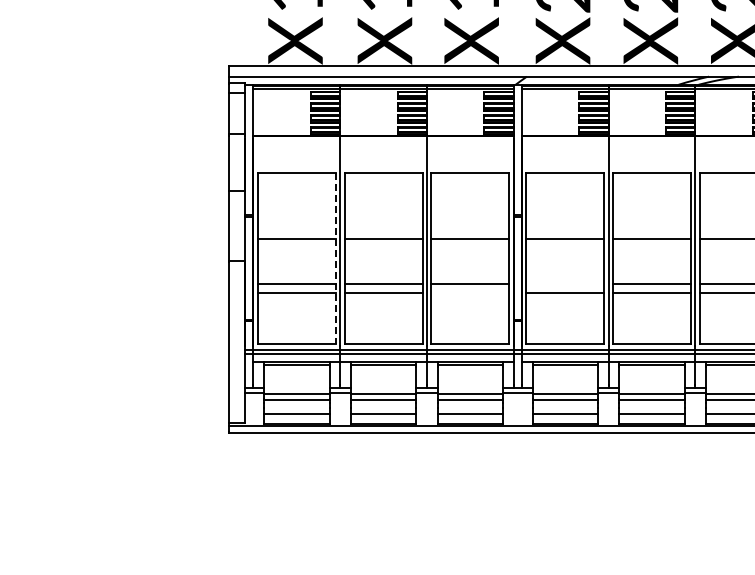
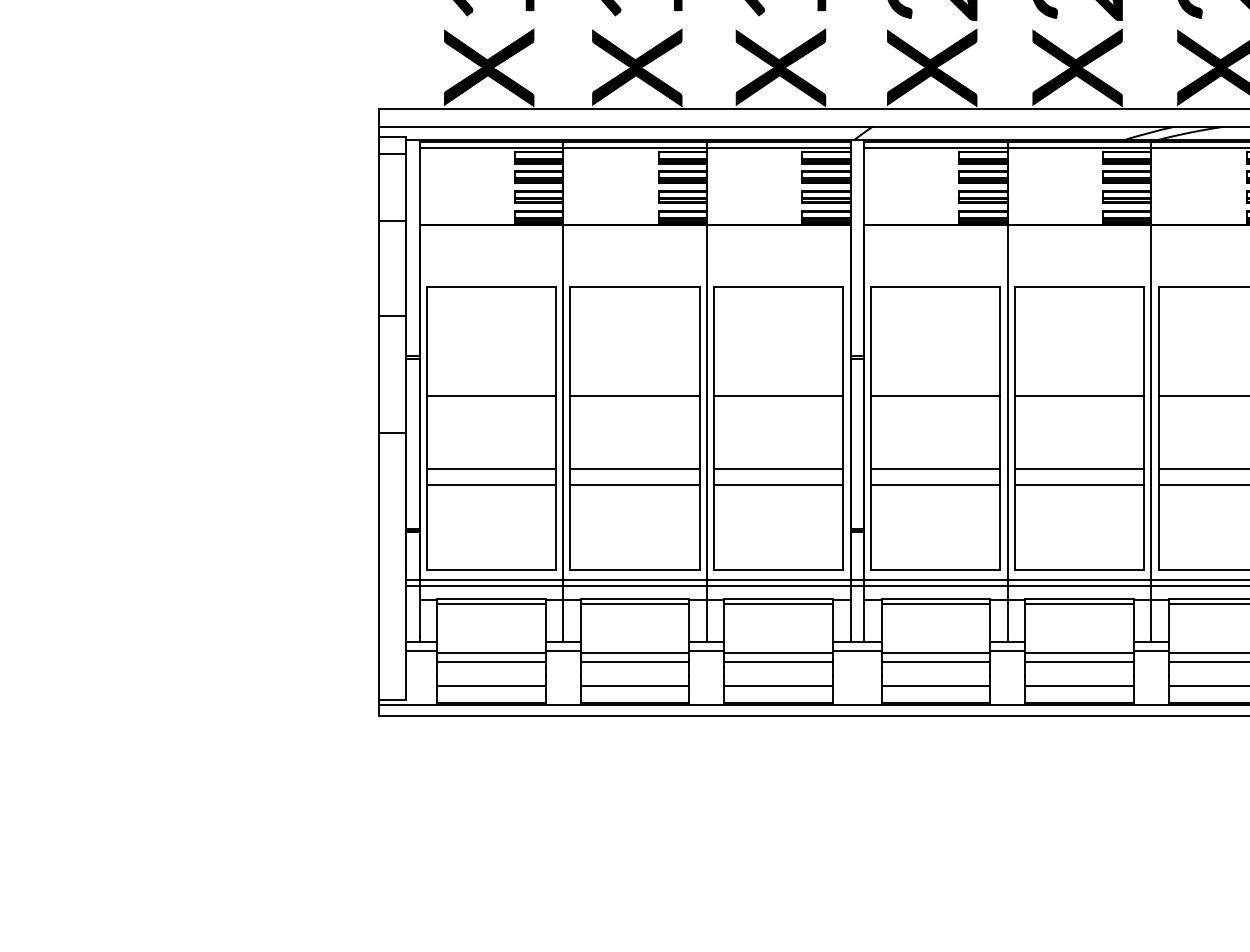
line: (335, 259) -> (555, 429), dashed -> solid
line: (565, 283) -> (936, 469), added
line: (470, 292) -> (778, 484), added

